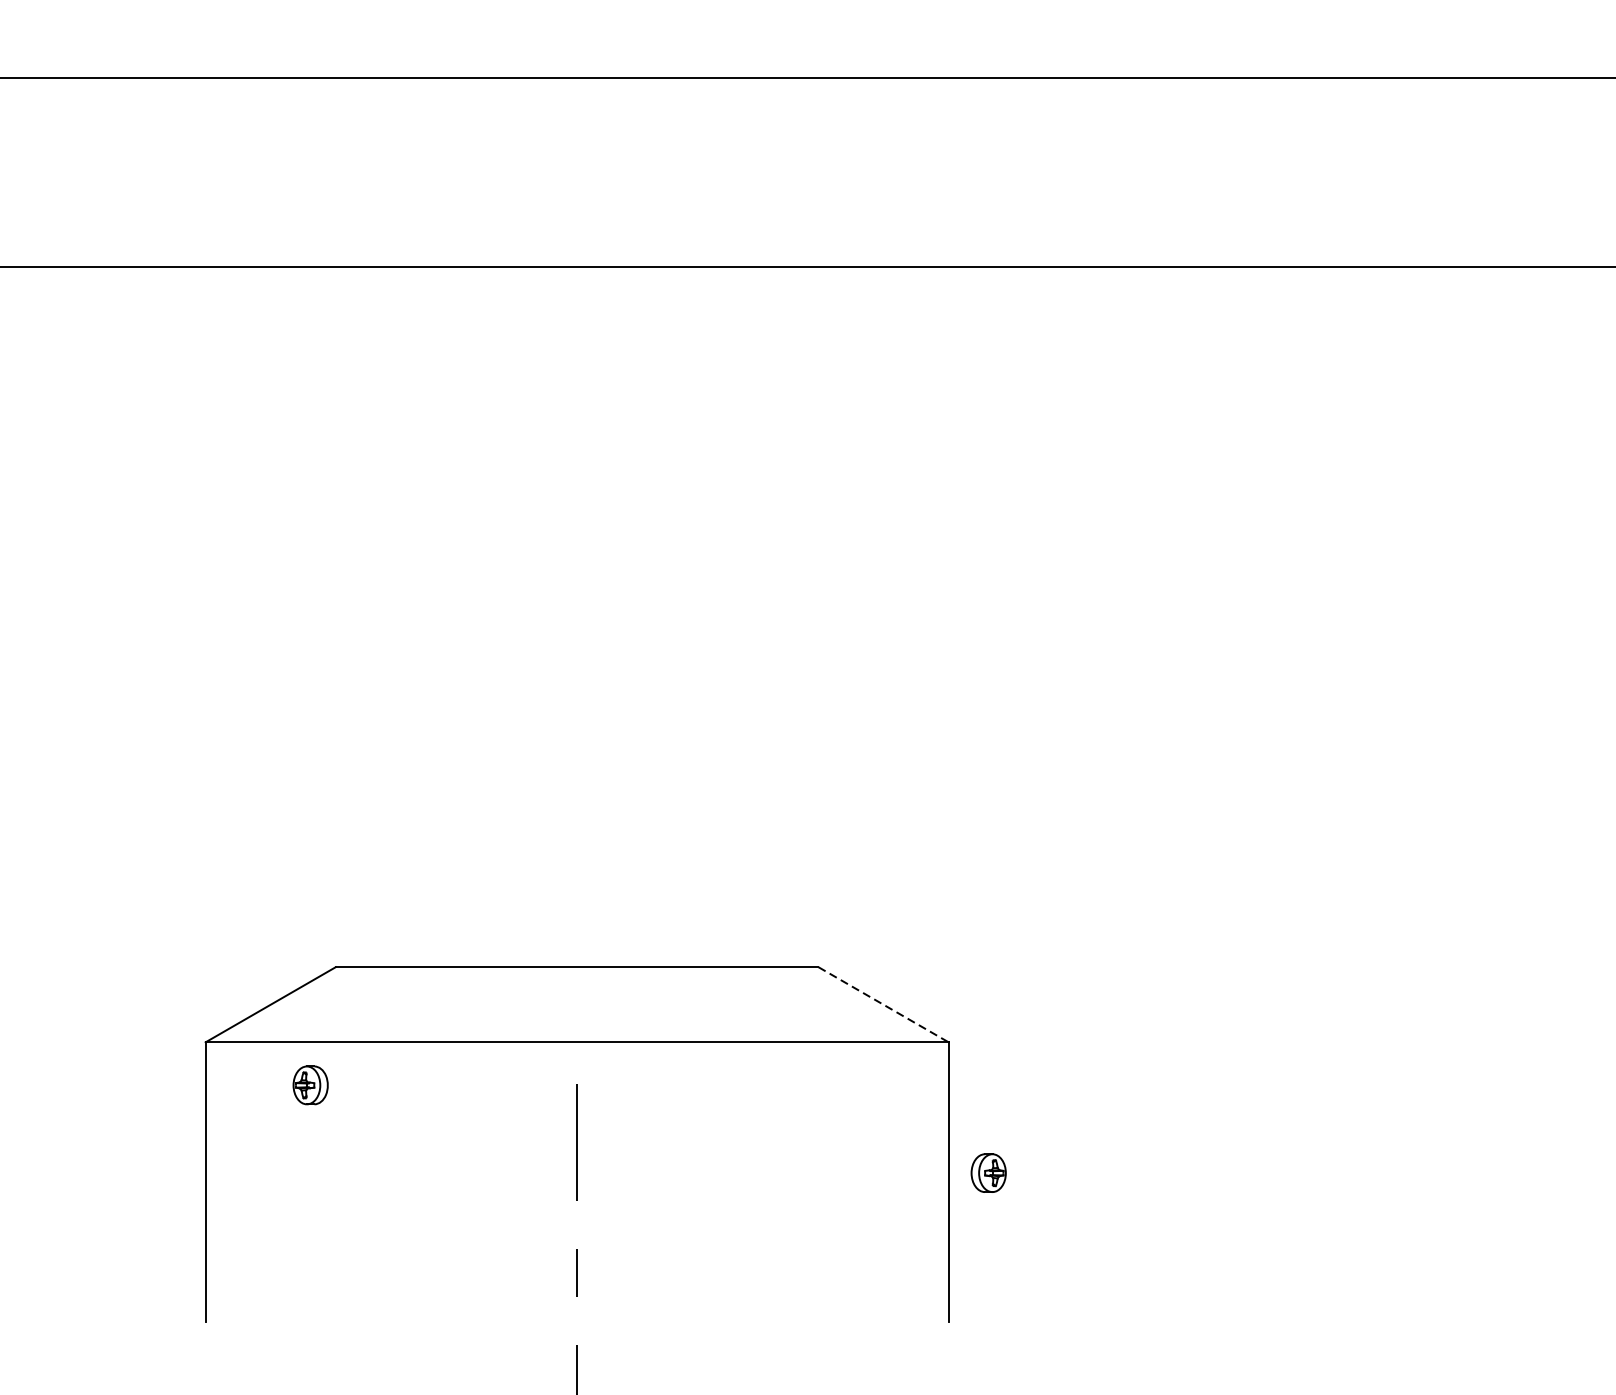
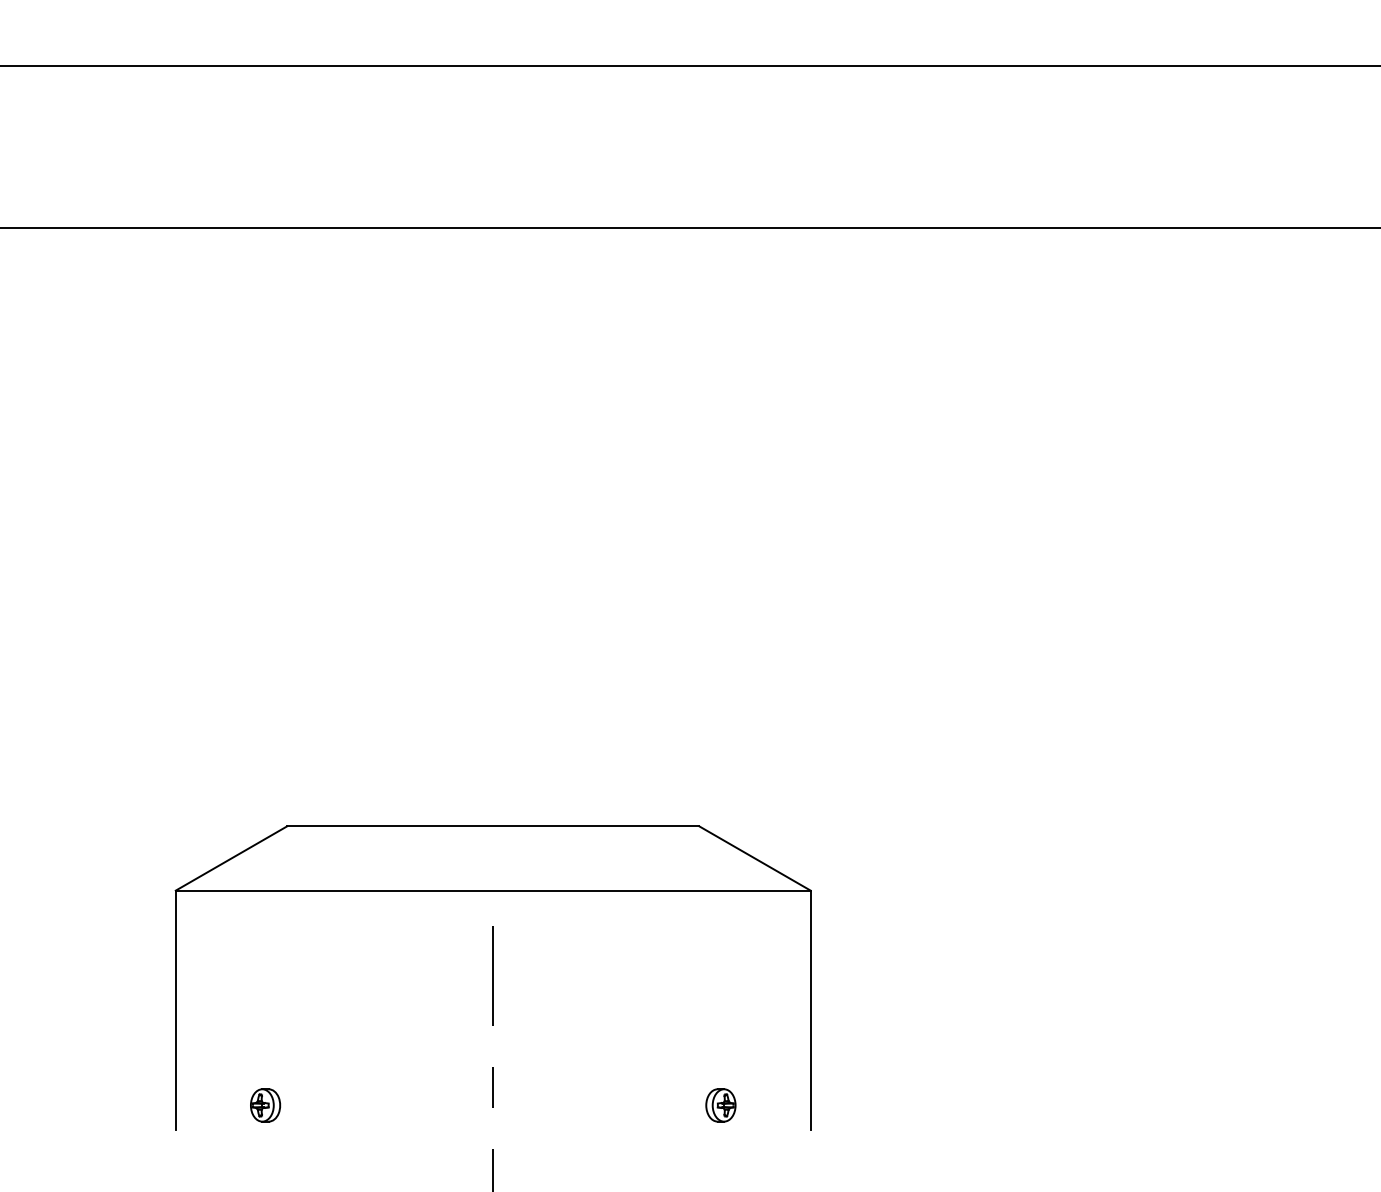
line: (884, 1004) -> (755, 858), dashed -> solid
part: (310, 1085) -> (265, 1105), moved
part: (988, 1173) -> (720, 1105), moved

